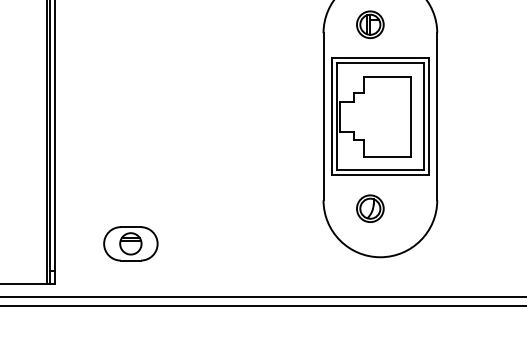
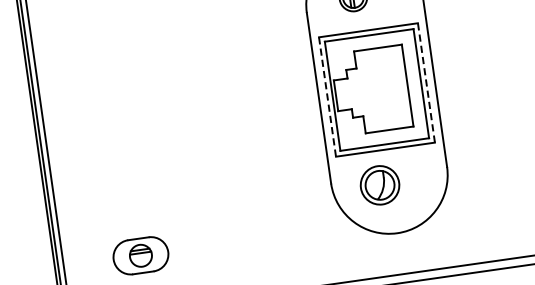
line: (331, 116) -> (327, 96), solid -> dashed
line: (428, 116) -> (425, 82), solid -> dashed
part: (370, 208) -> (380, 184), size x1.4

